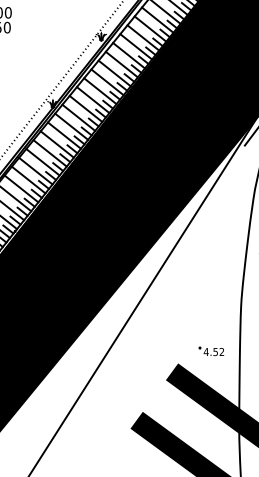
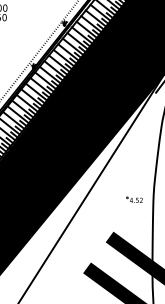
part: (211, 350) -> (134, 199), moved

